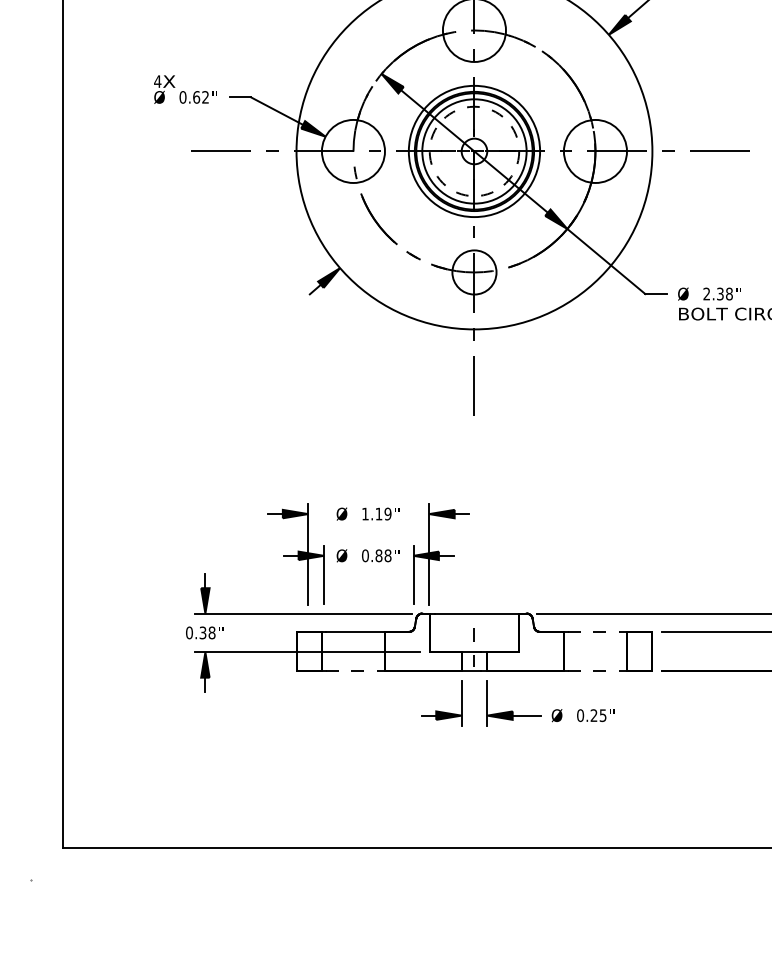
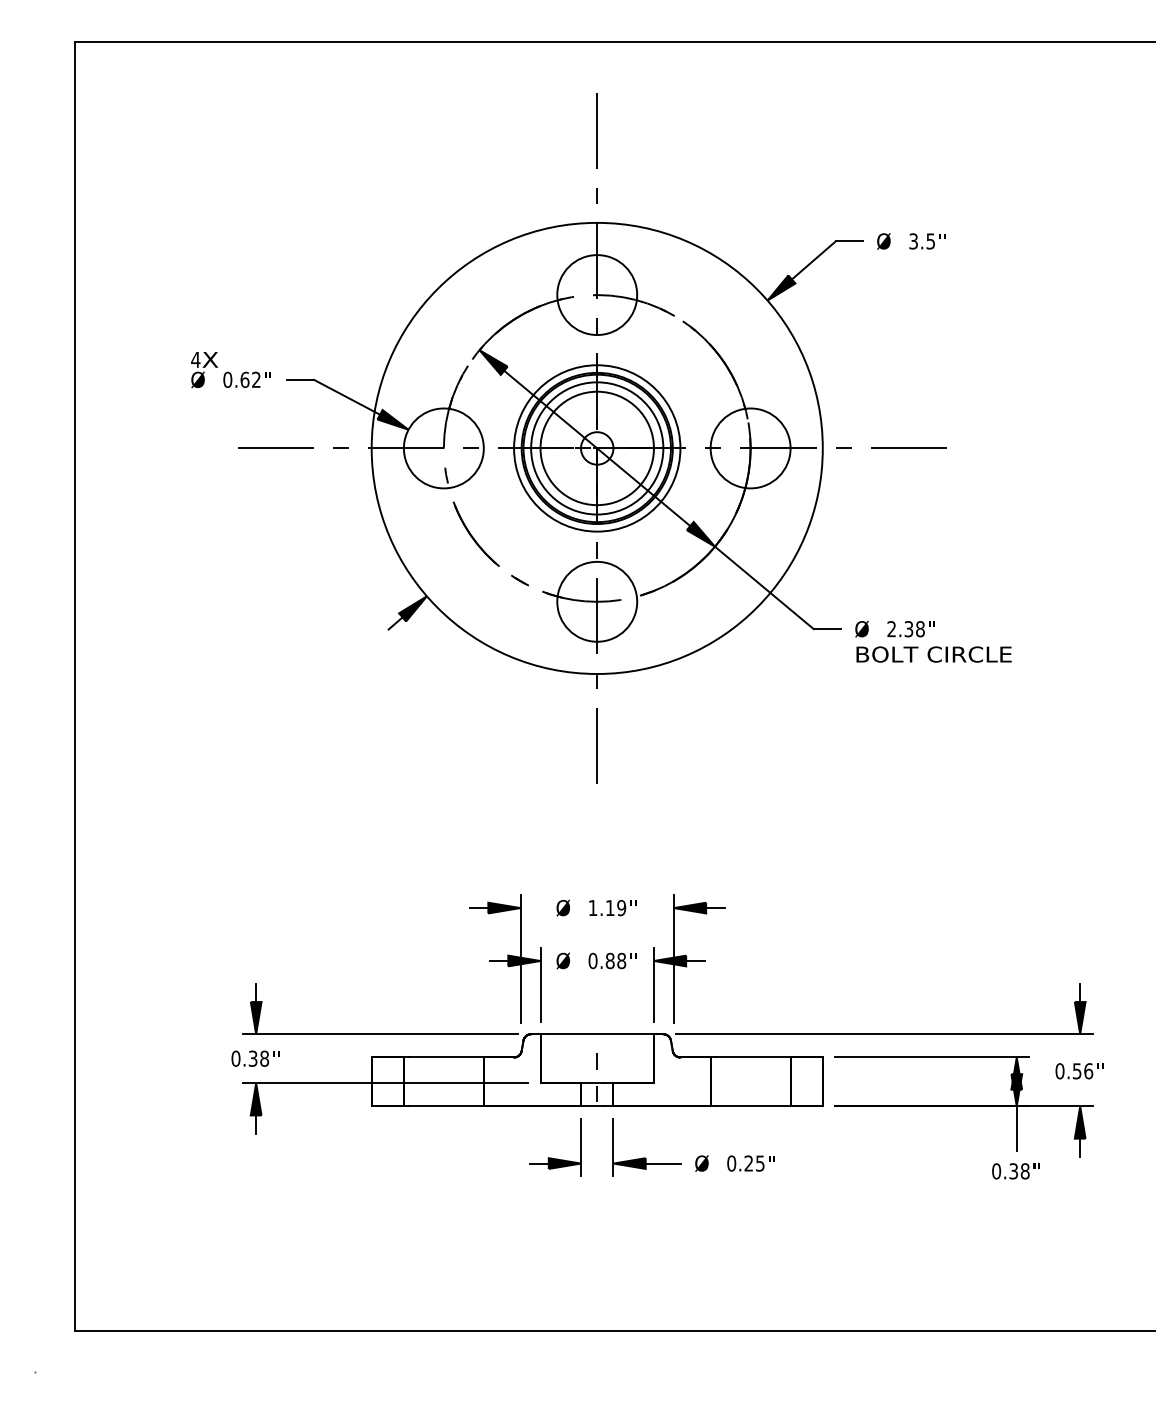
circle: (473, 151) -> (596, 448), dashed -> solid
circle: (474, 272) -> (597, 601), size x1.43
part: (368, 553) -> (597, 958), moved
line: (597, 631) -> (753, 1057), dashed -> solid
line: (355, 670) -> (446, 1106), dashed -> solid
line: (597, 670) -> (753, 1106), dashed -> solid

